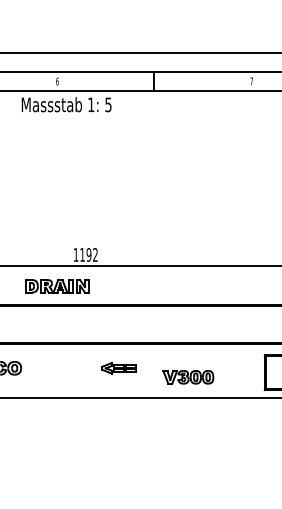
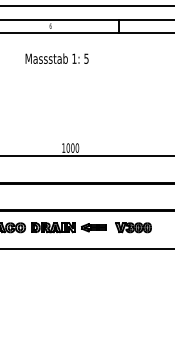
text: (66, 104) -> (57, 58), moved
text: (88, 254) -> (72, 147), 1192 -> 1000
part: (57, 286) -> (53, 227), moved
part: (188, 377) -> (133, 227), moved

